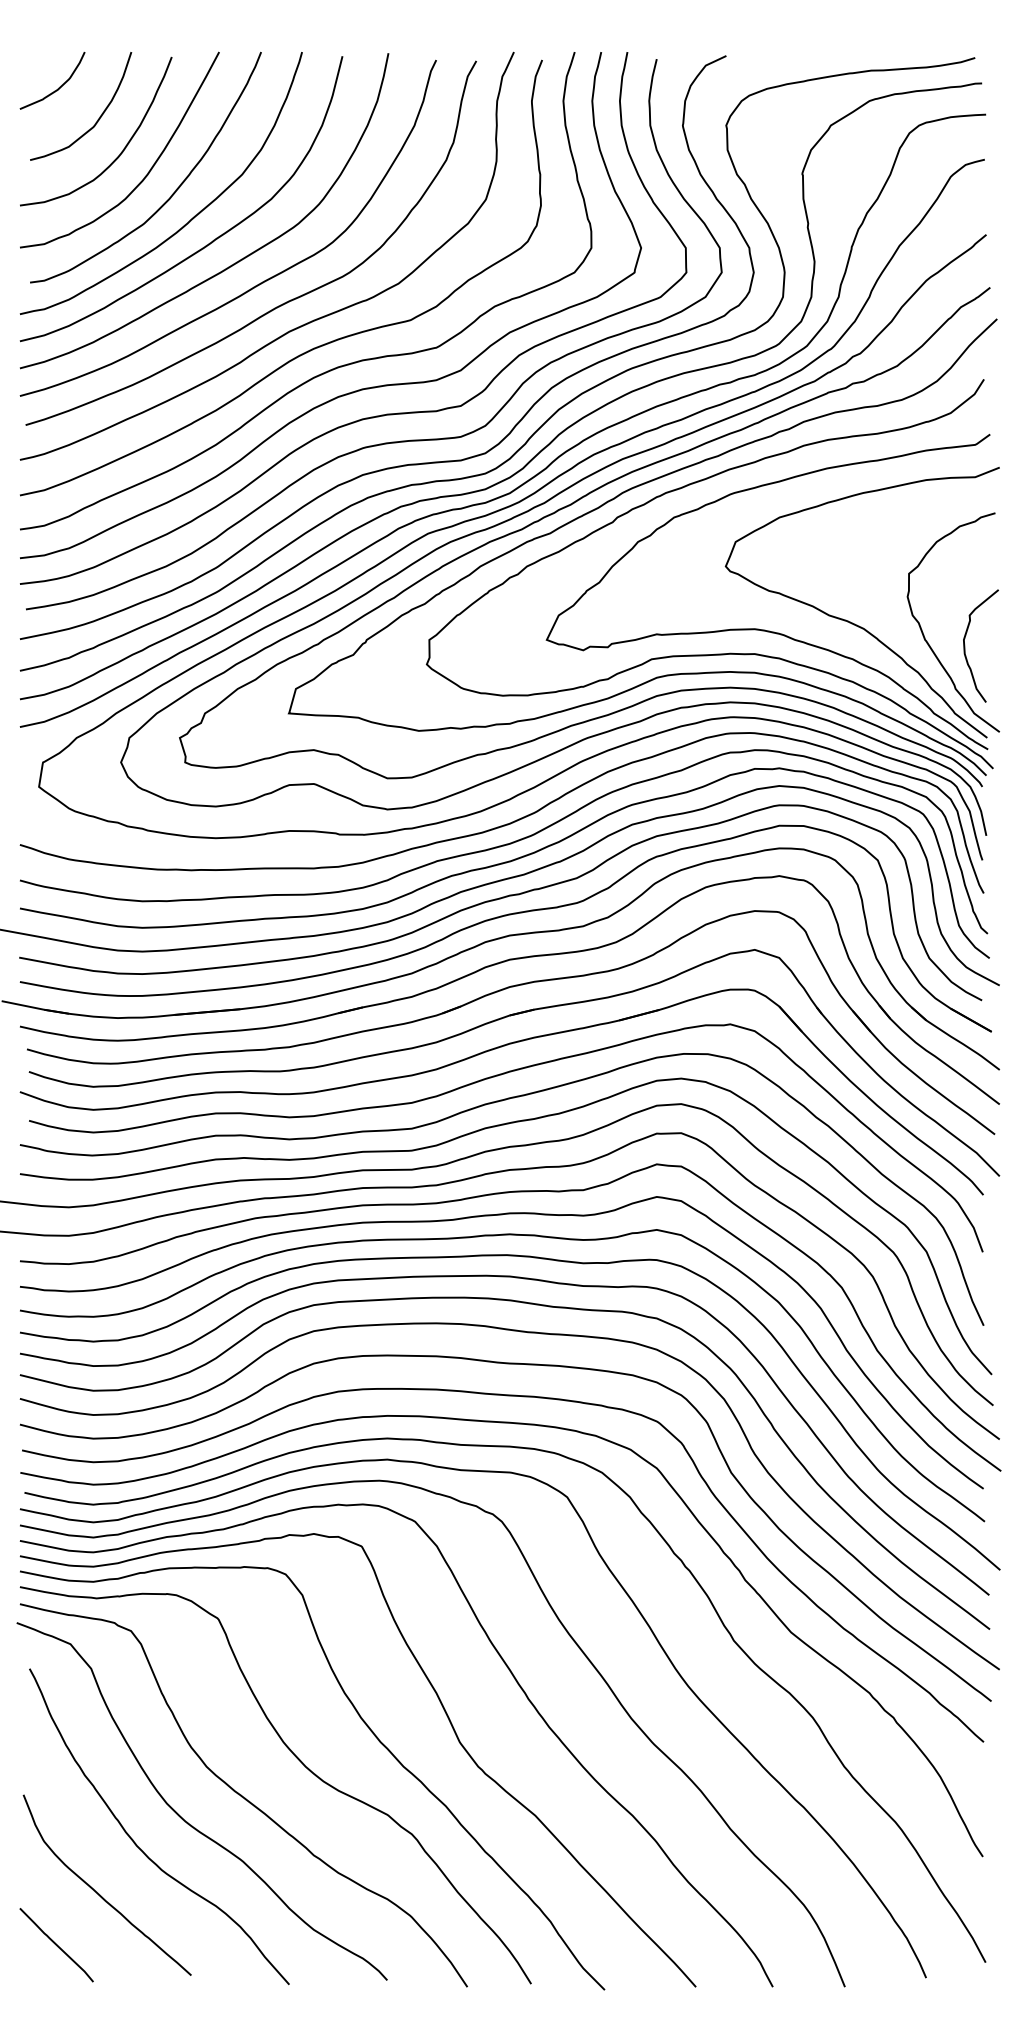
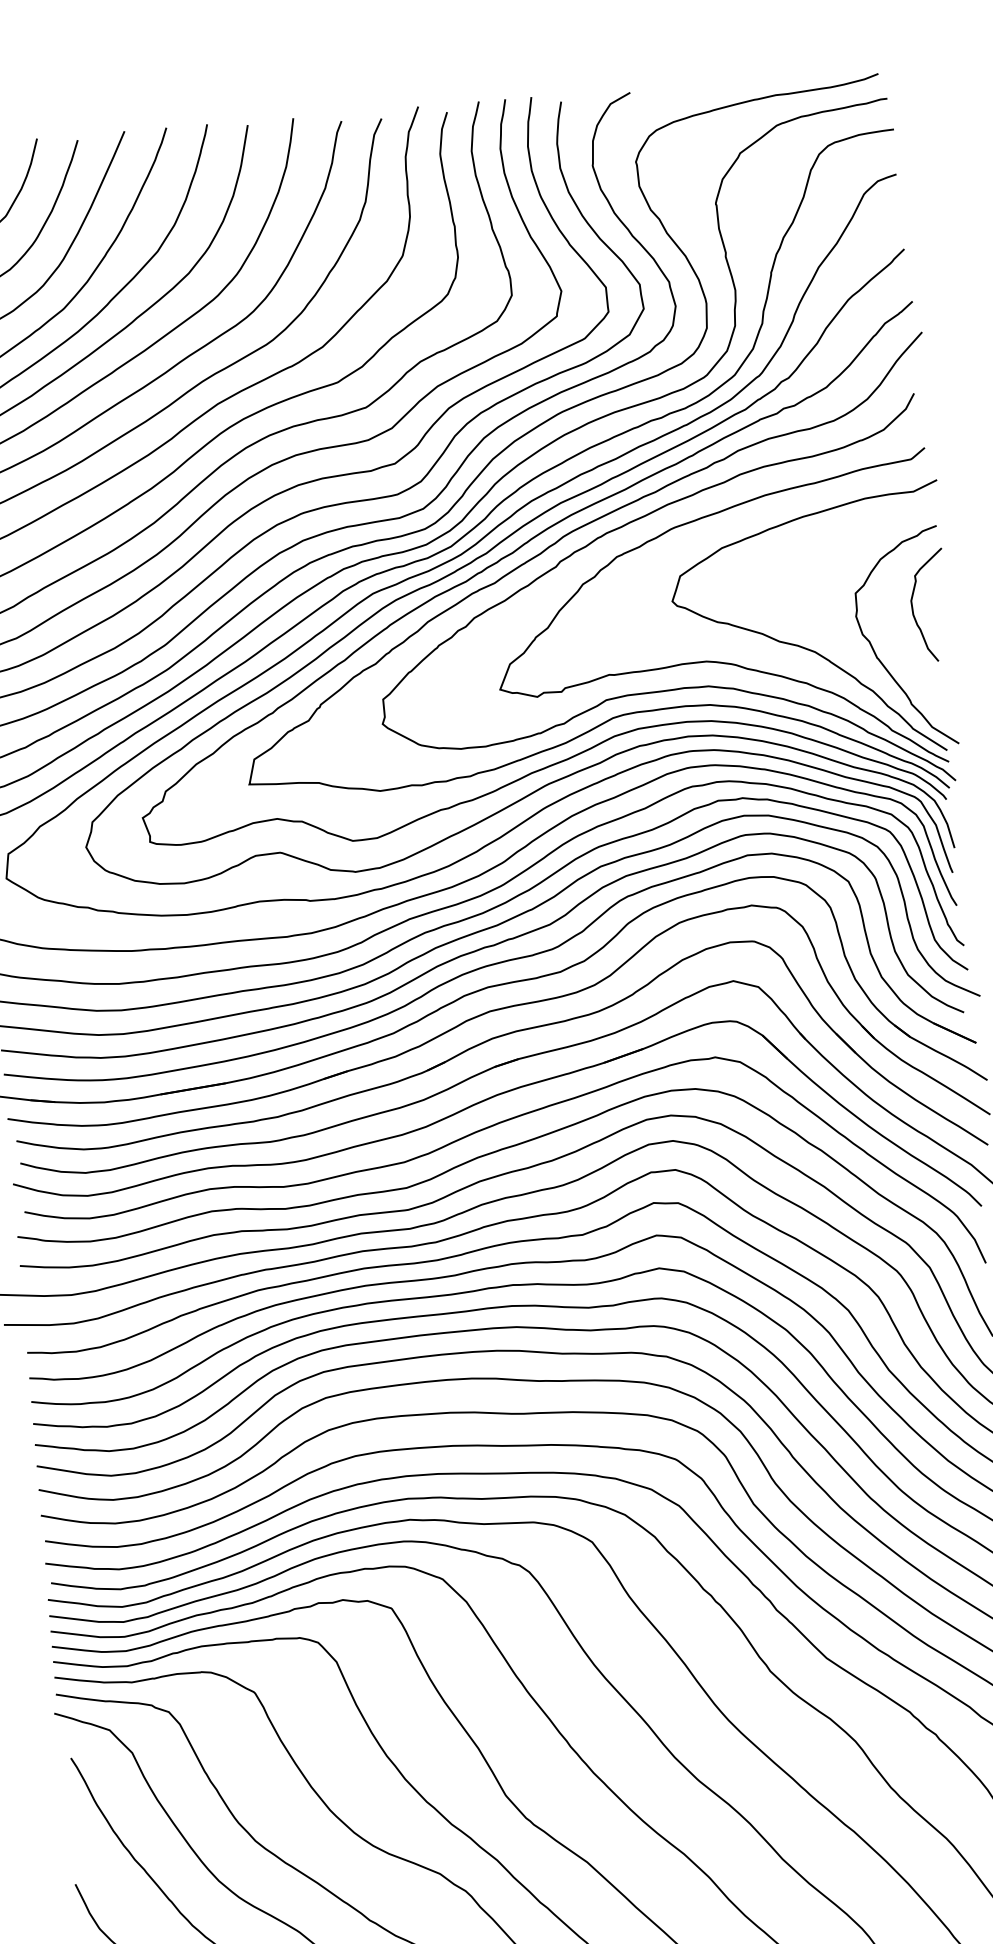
curve: (965, 645) -> (913, 606), moved

